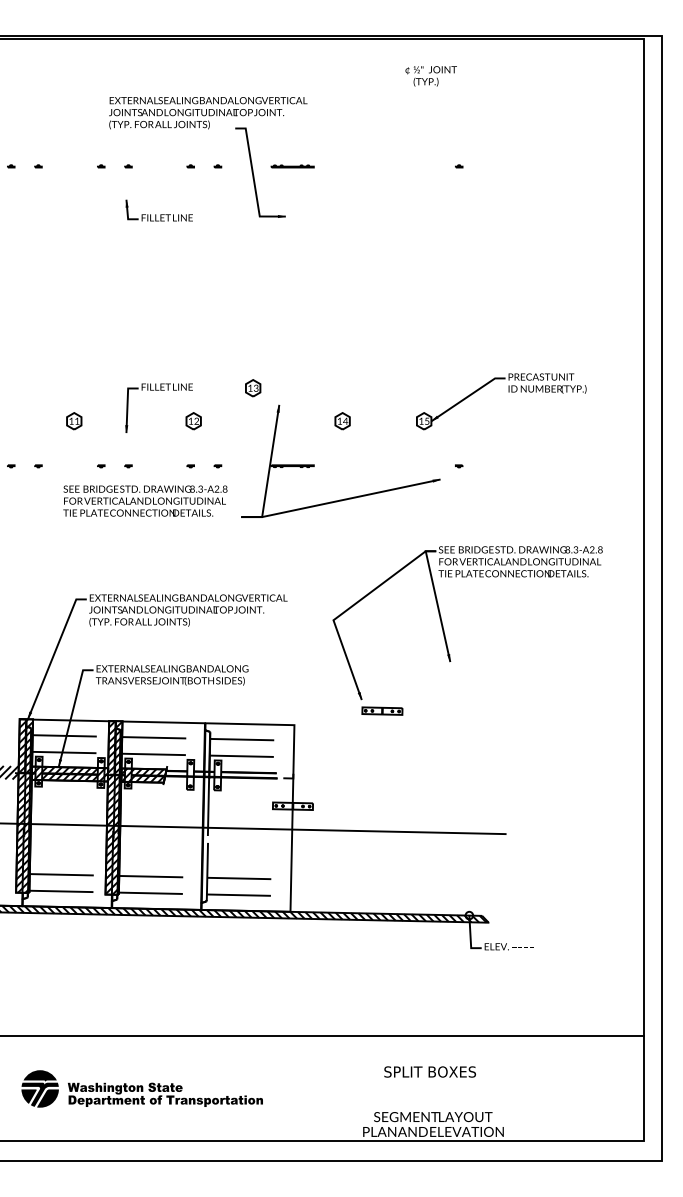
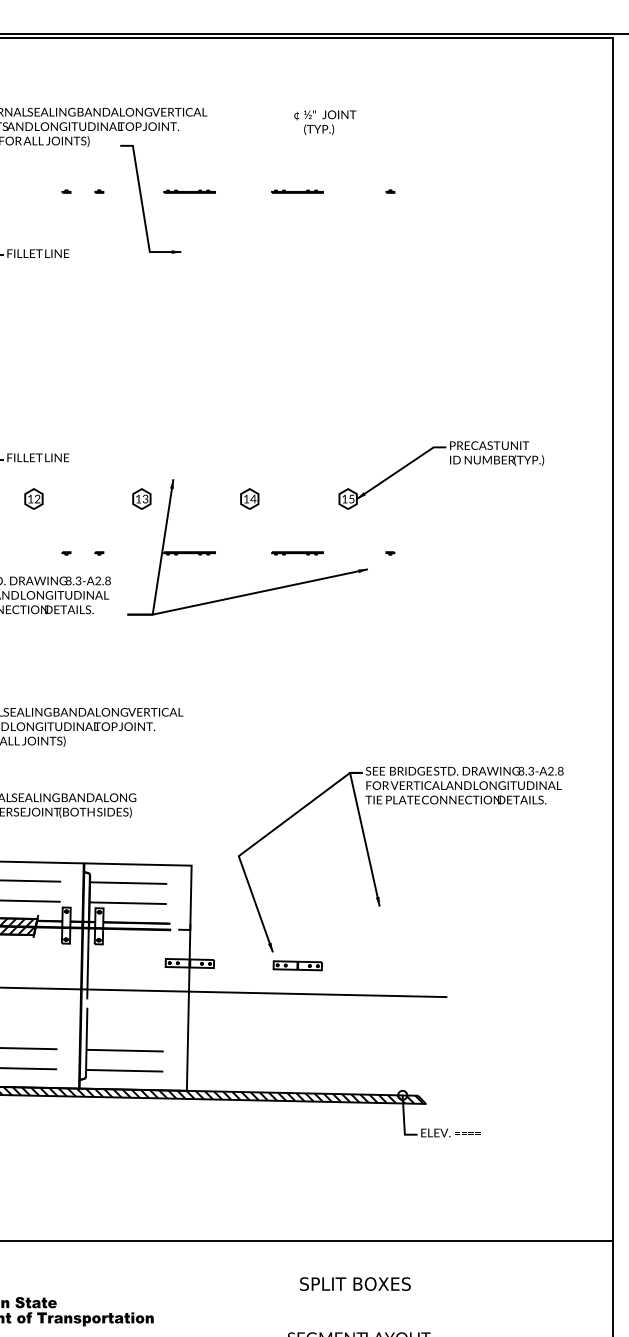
text: (430, 76) -> (324, 122), moved
line: (382, 166) -> (297, 191), added
part: (253, 388) -> (142, 499), moved
part: (193, 421) -> (33, 499), moved
line: (382, 465) -> (297, 552), added
part: (445, 634) -> (373, 873), moved

